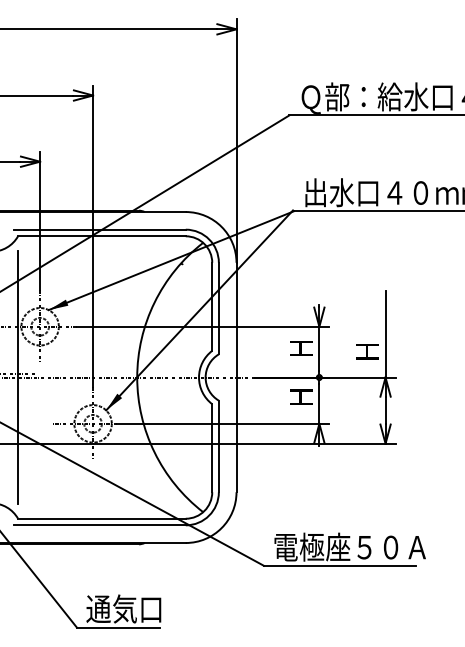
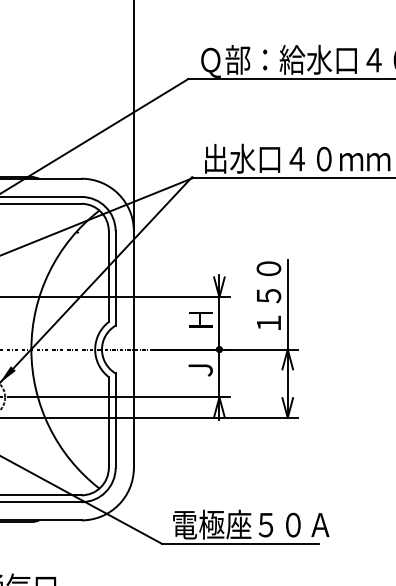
text: (367, 325) -> (269, 295), Ｈ -> １５０
text: (301, 396) -> (200, 369), Ｈ -> Ｊ

